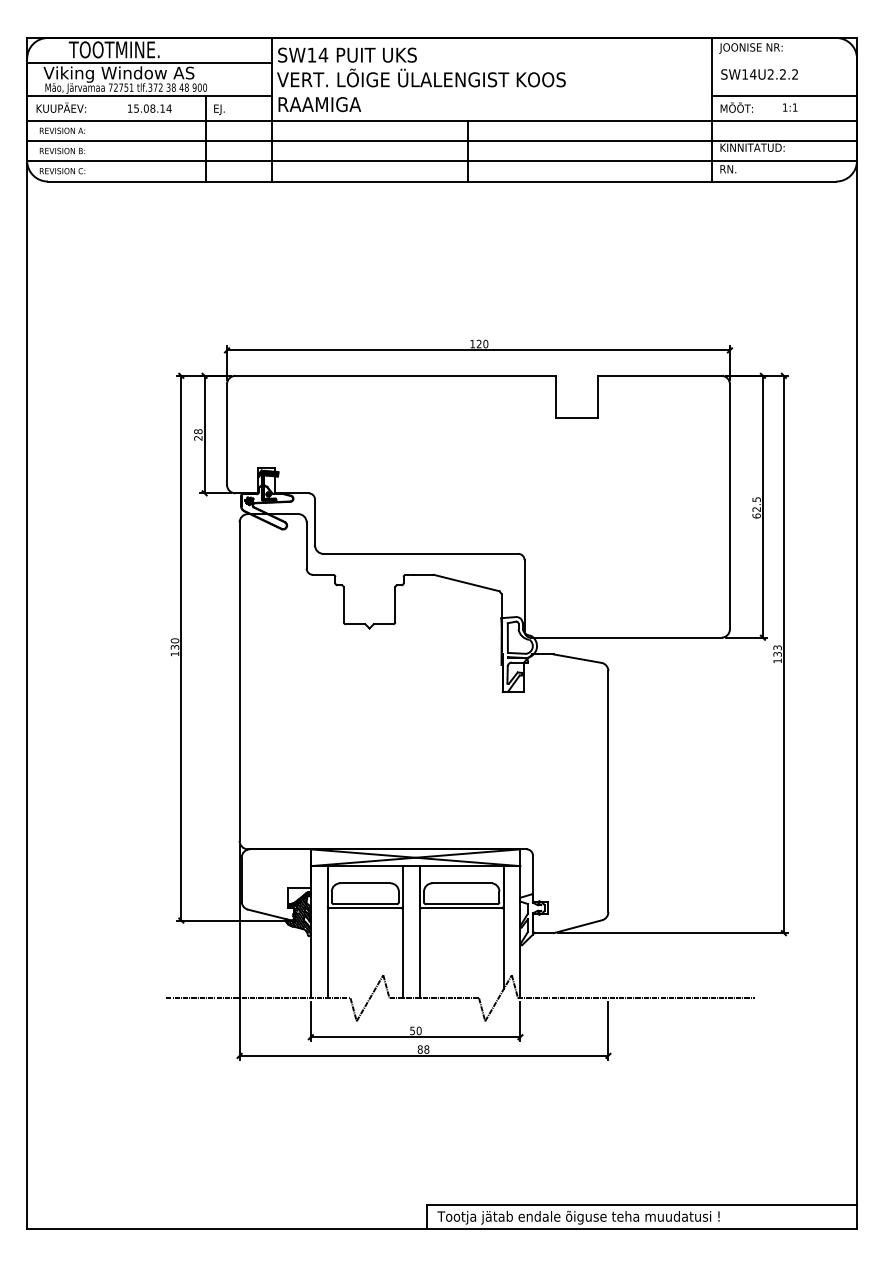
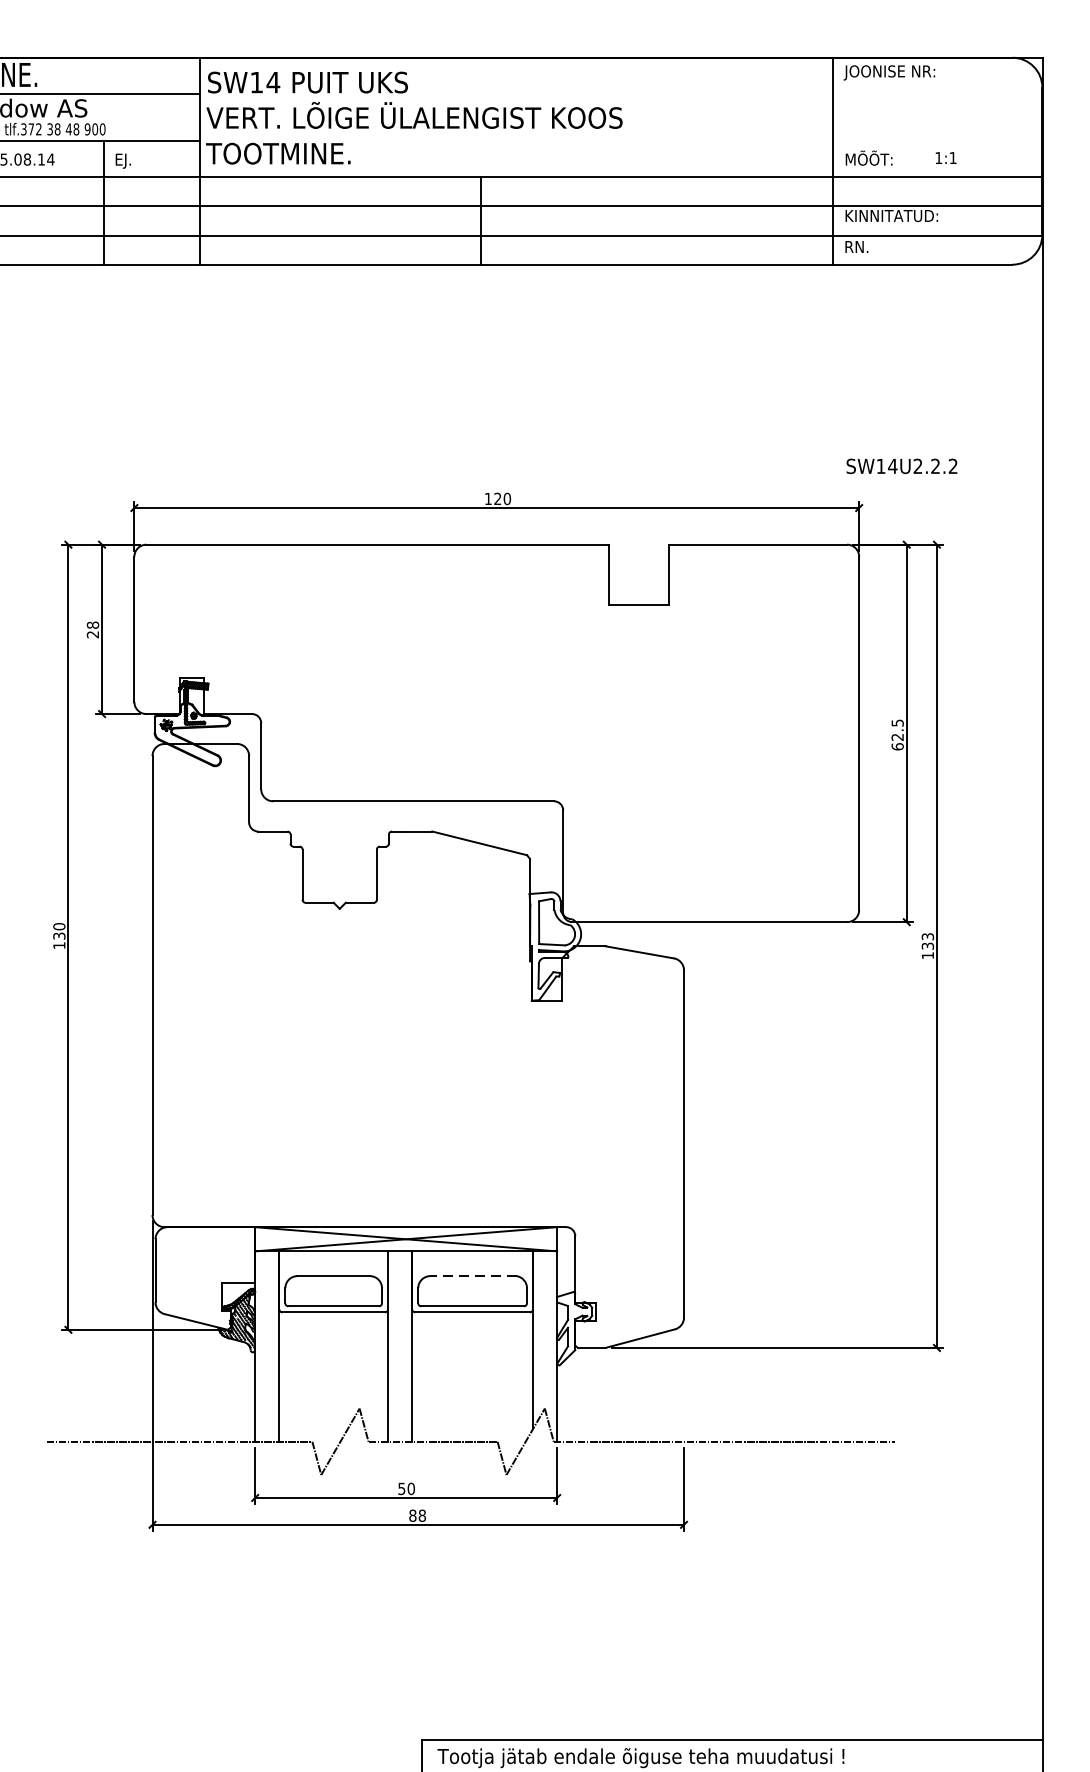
text: (759, 74) -> (901, 466), moved
line: (784, 96) -> (937, 142), removed
text: (326, 104) -> (277, 153), RAAMIGA -> TOOTMINE.
line: (462, 883) -> (473, 1276), solid -> dashed

